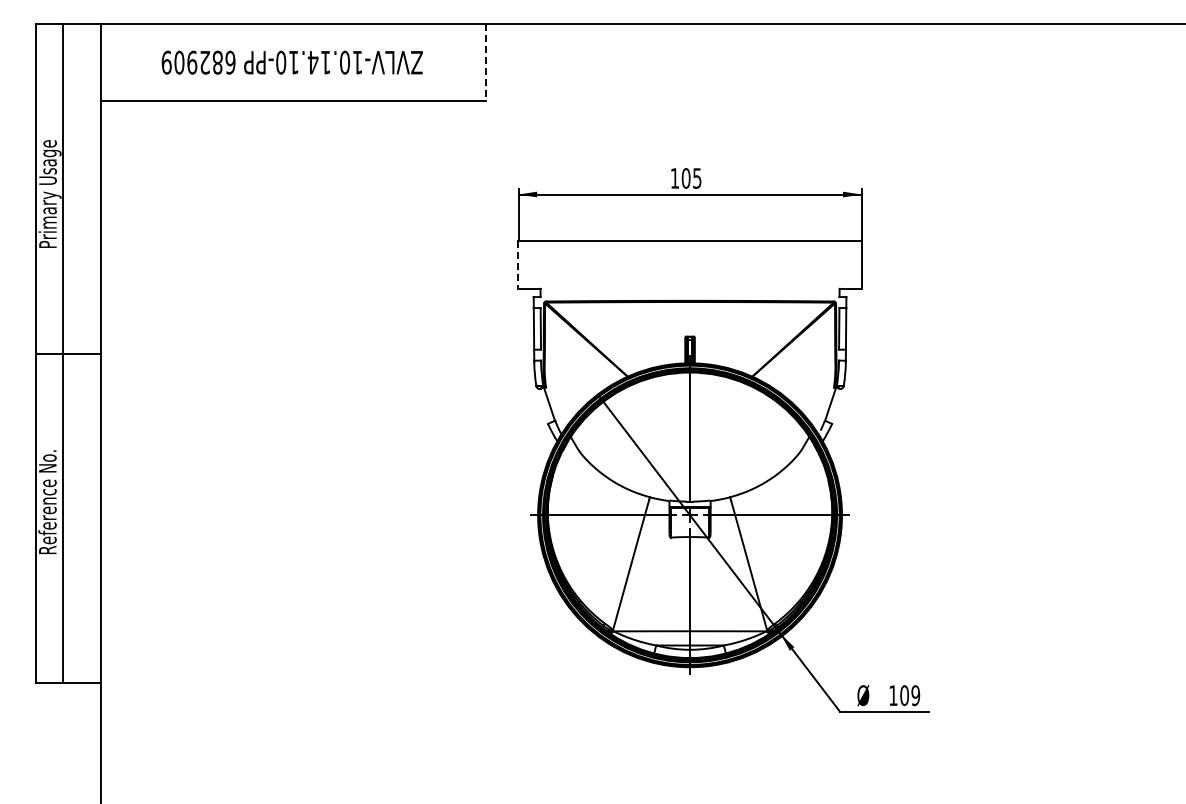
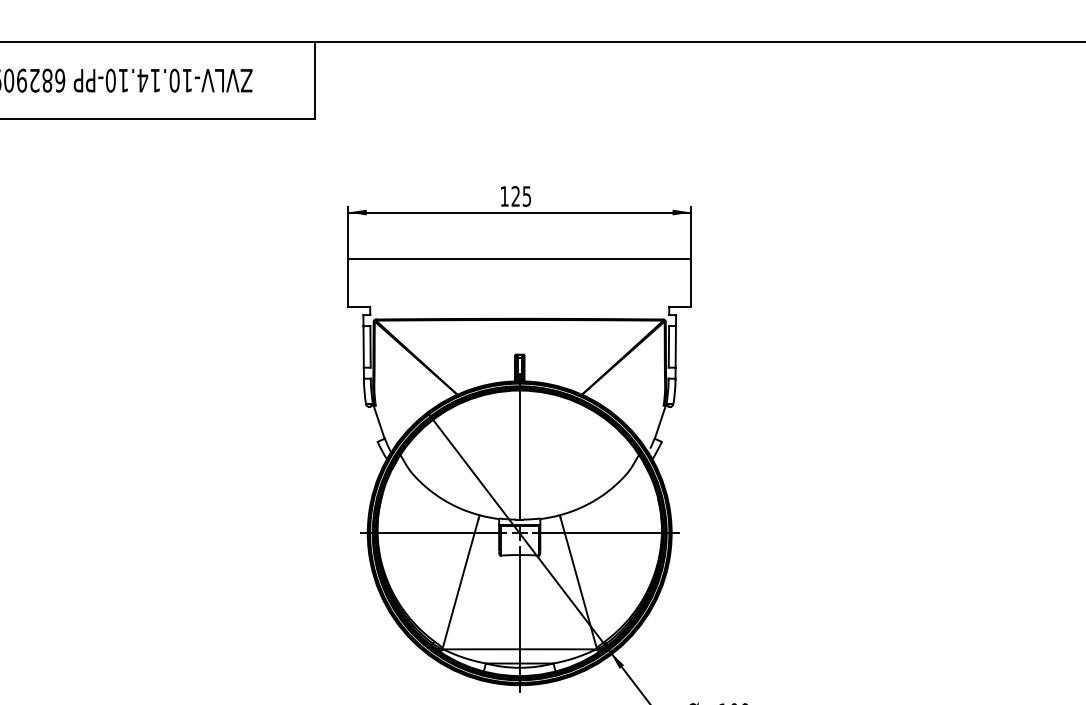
line: (485, 63) -> (315, 81), dashed -> solid
text: (685, 178) -> (515, 196), 105 -> 125
line: (518, 265) -> (348, 283), dashed -> solid

